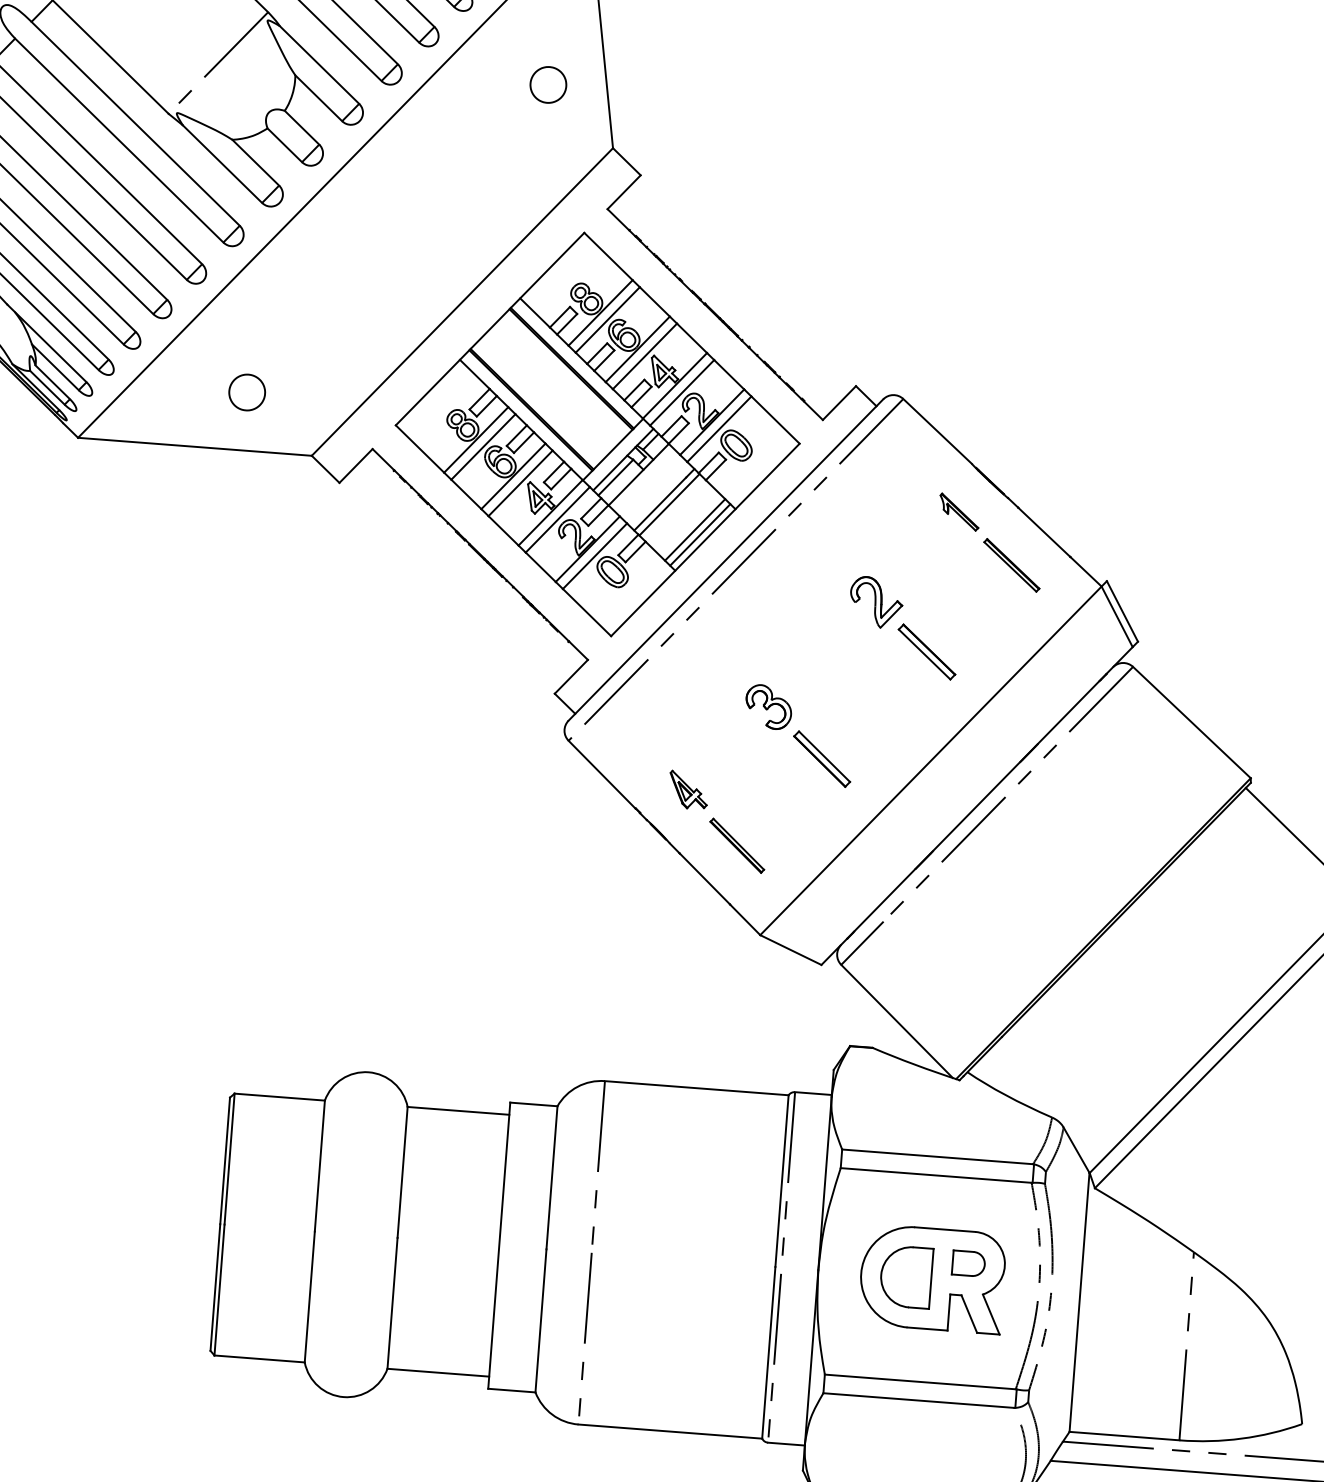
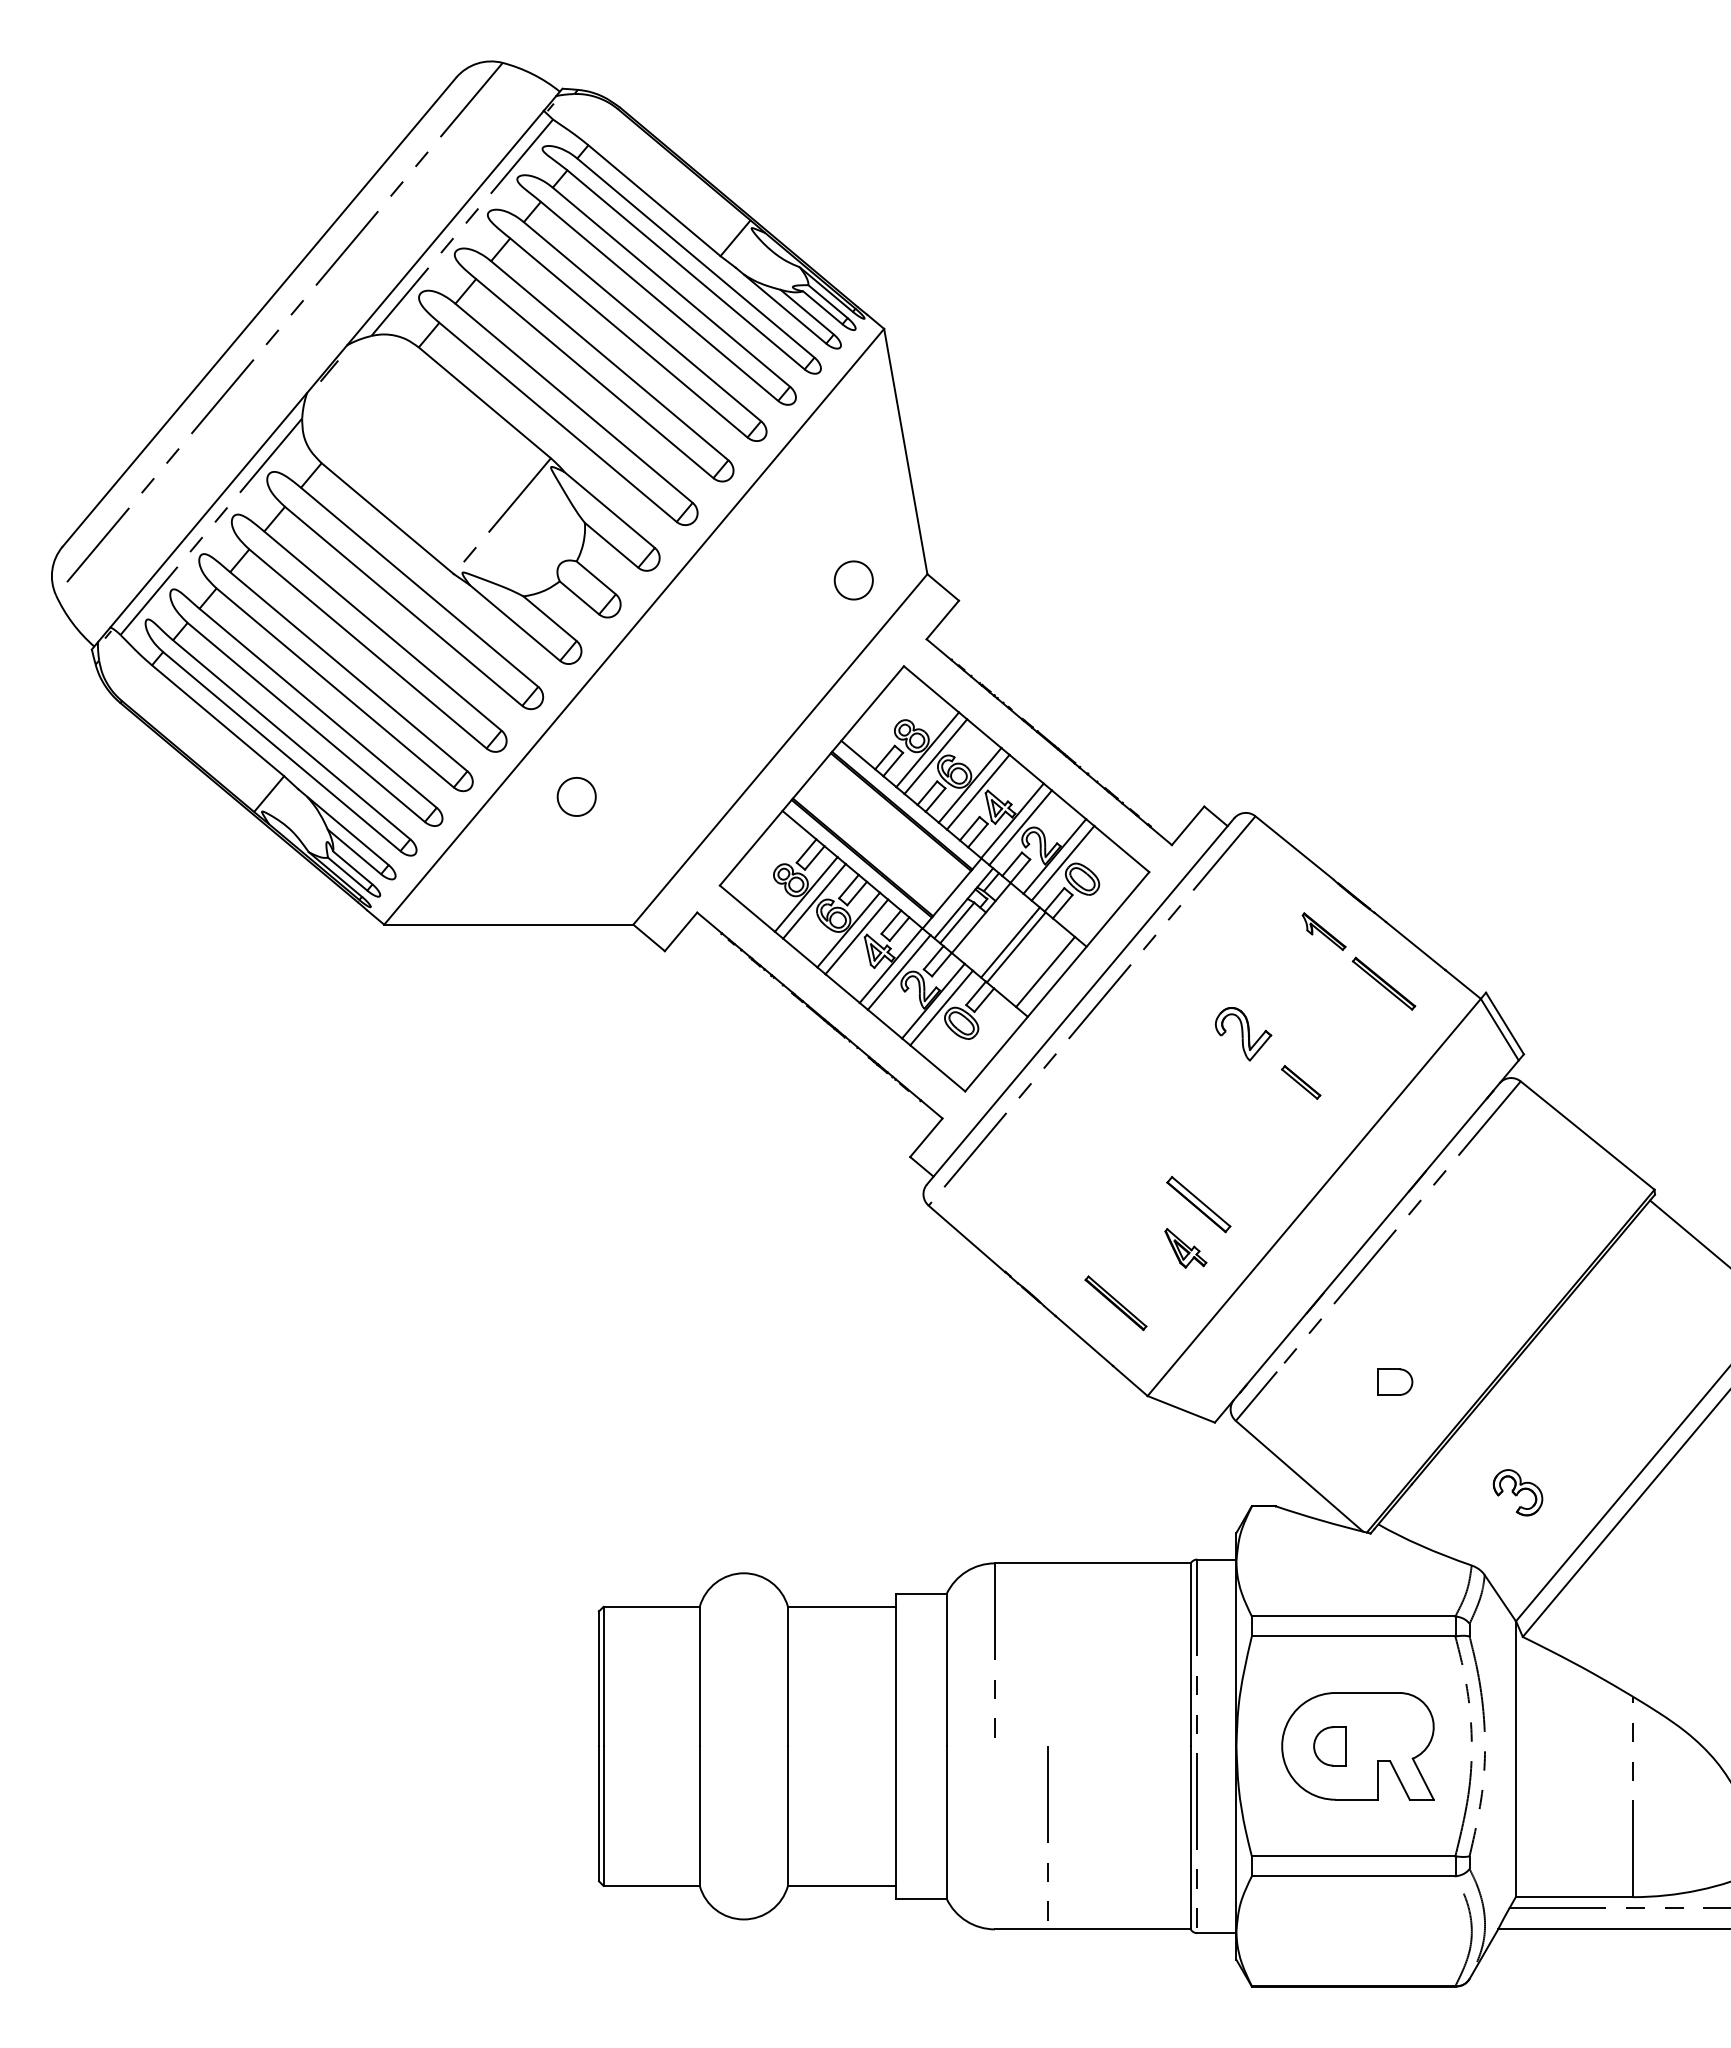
part: (548, 84) -> (853, 580), moved
part: (247, 392) -> (576, 796), moved
line: (700, 534) -> (1051, 976), removed
part: (926, 652) -> (1300, 1082), size x0.6
part: (768, 706) -> (1517, 1492), moved
part: (688, 790) -> (1185, 1248), moved
part: (968, 1263) -> (1395, 1381), moved
part: (905, 1277) -> (1329, 1746), size x0.6
line: (585, 1334) -> (1047, 1833), moved

